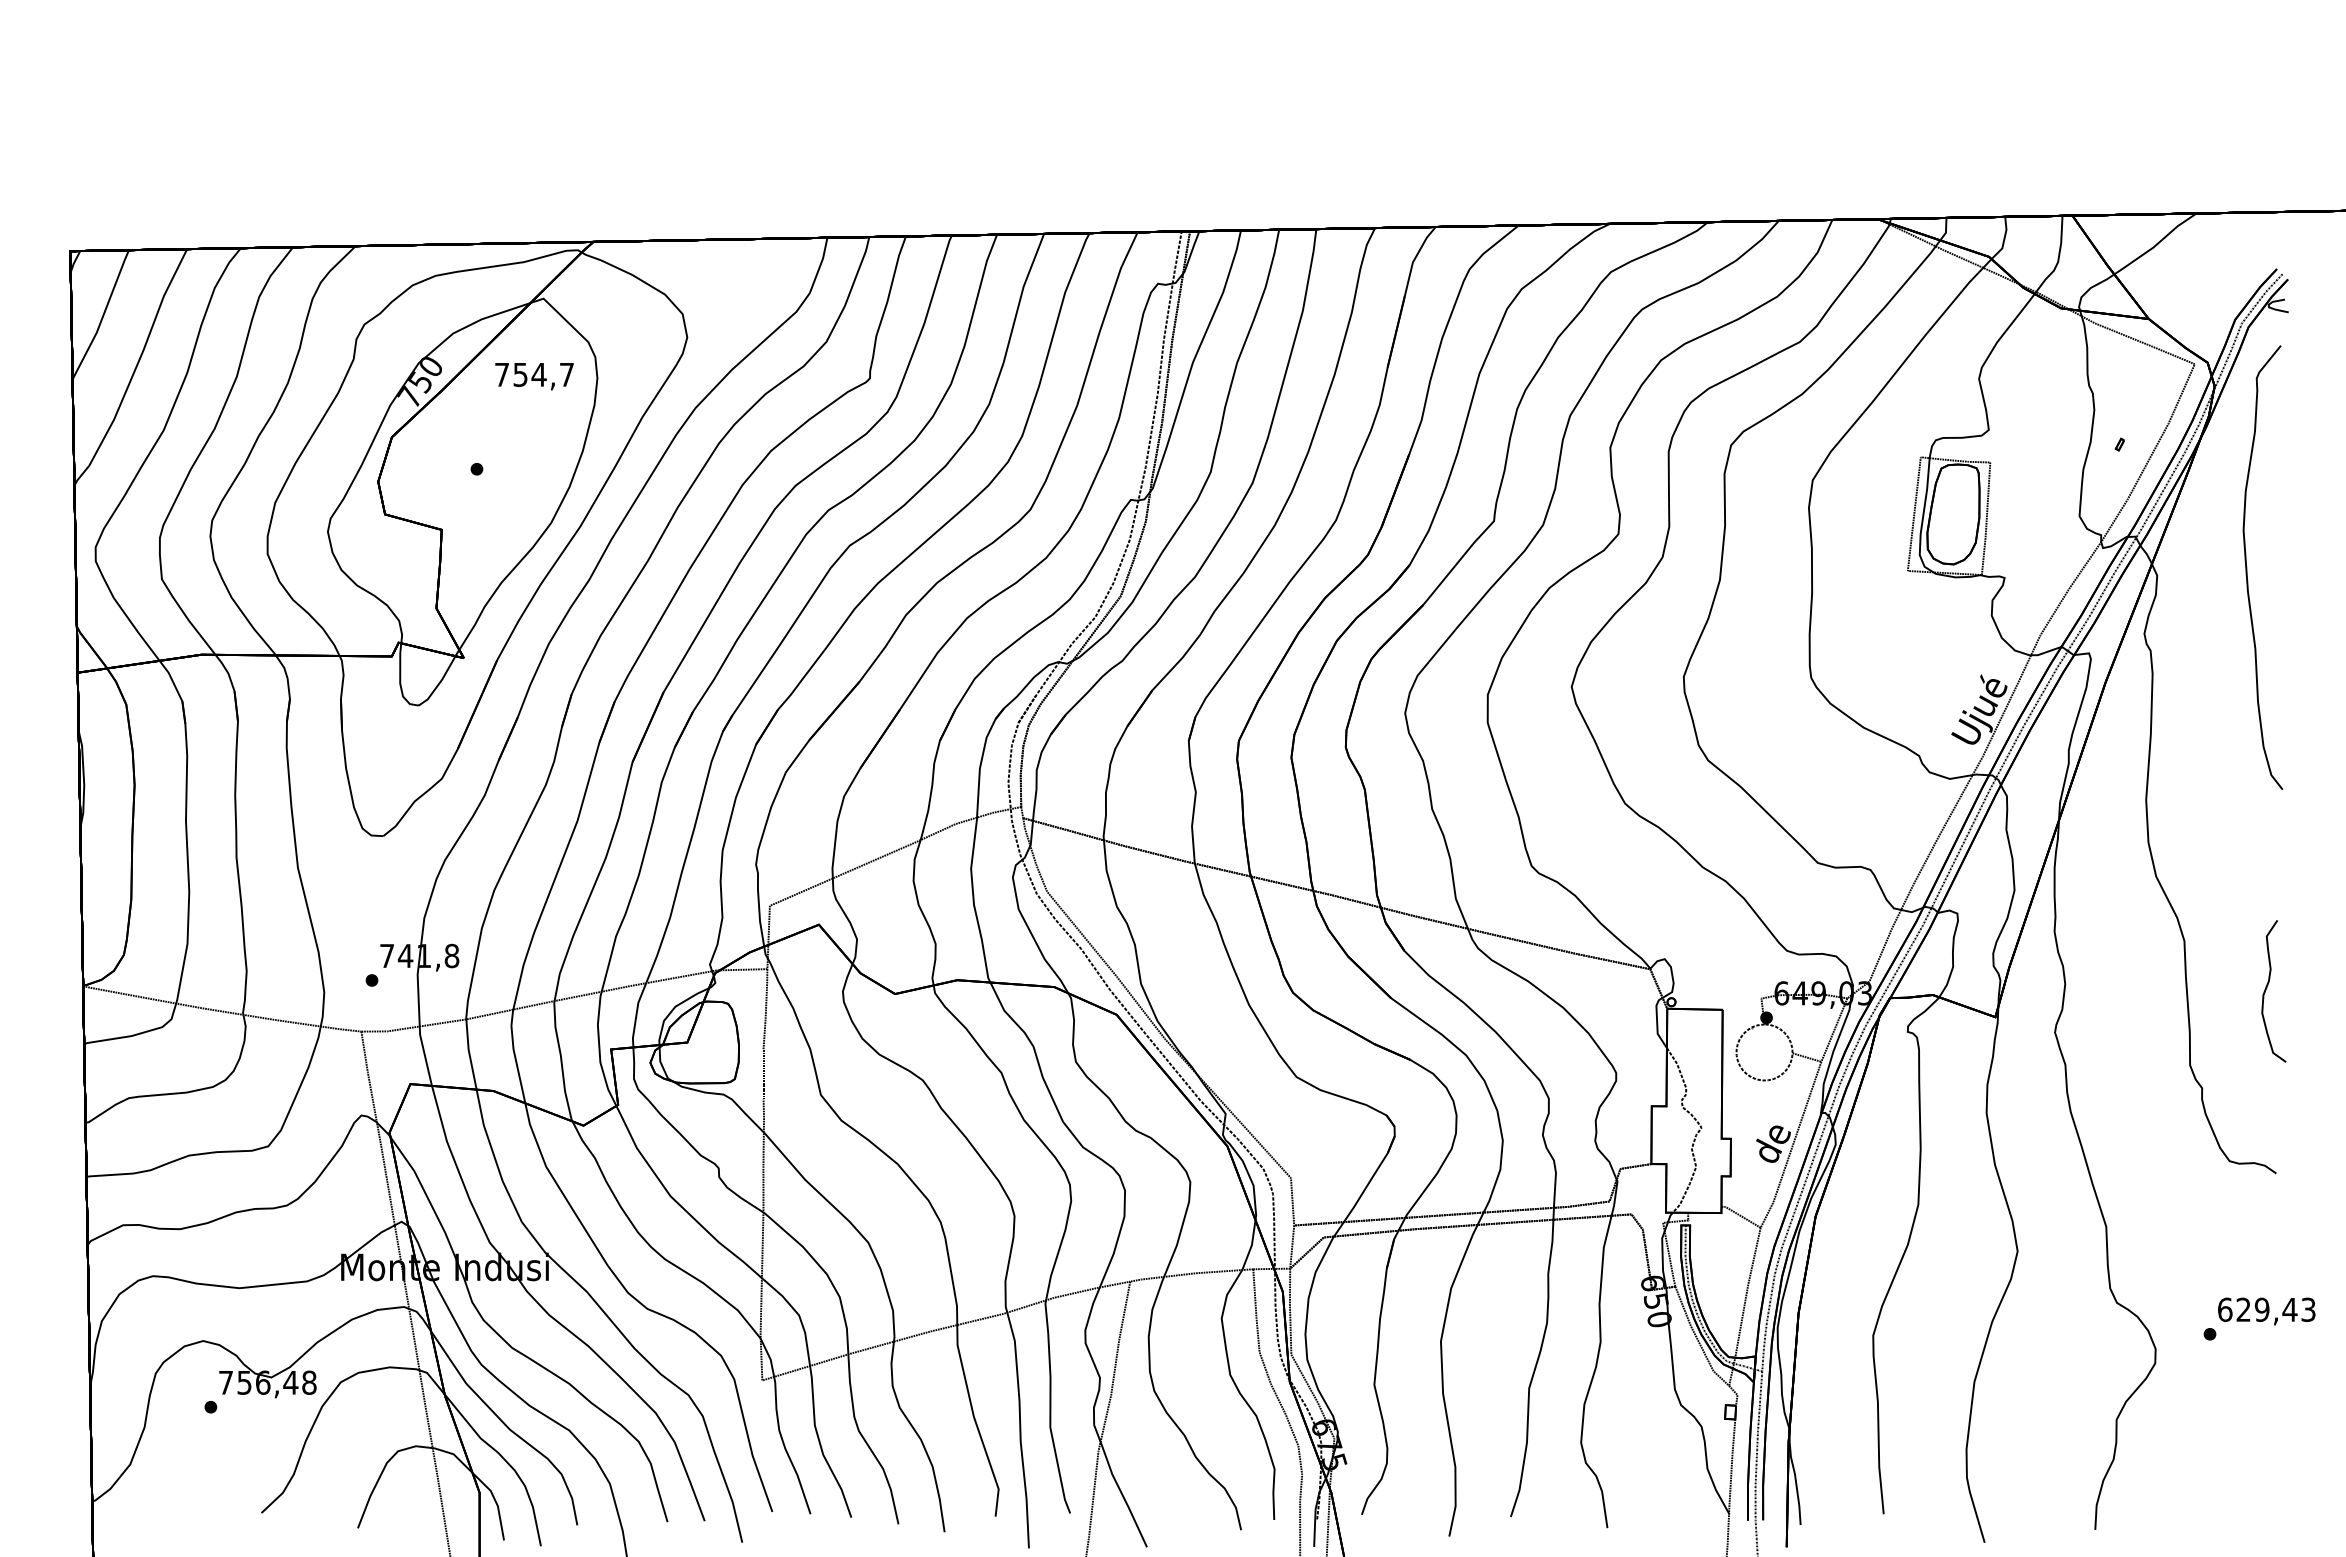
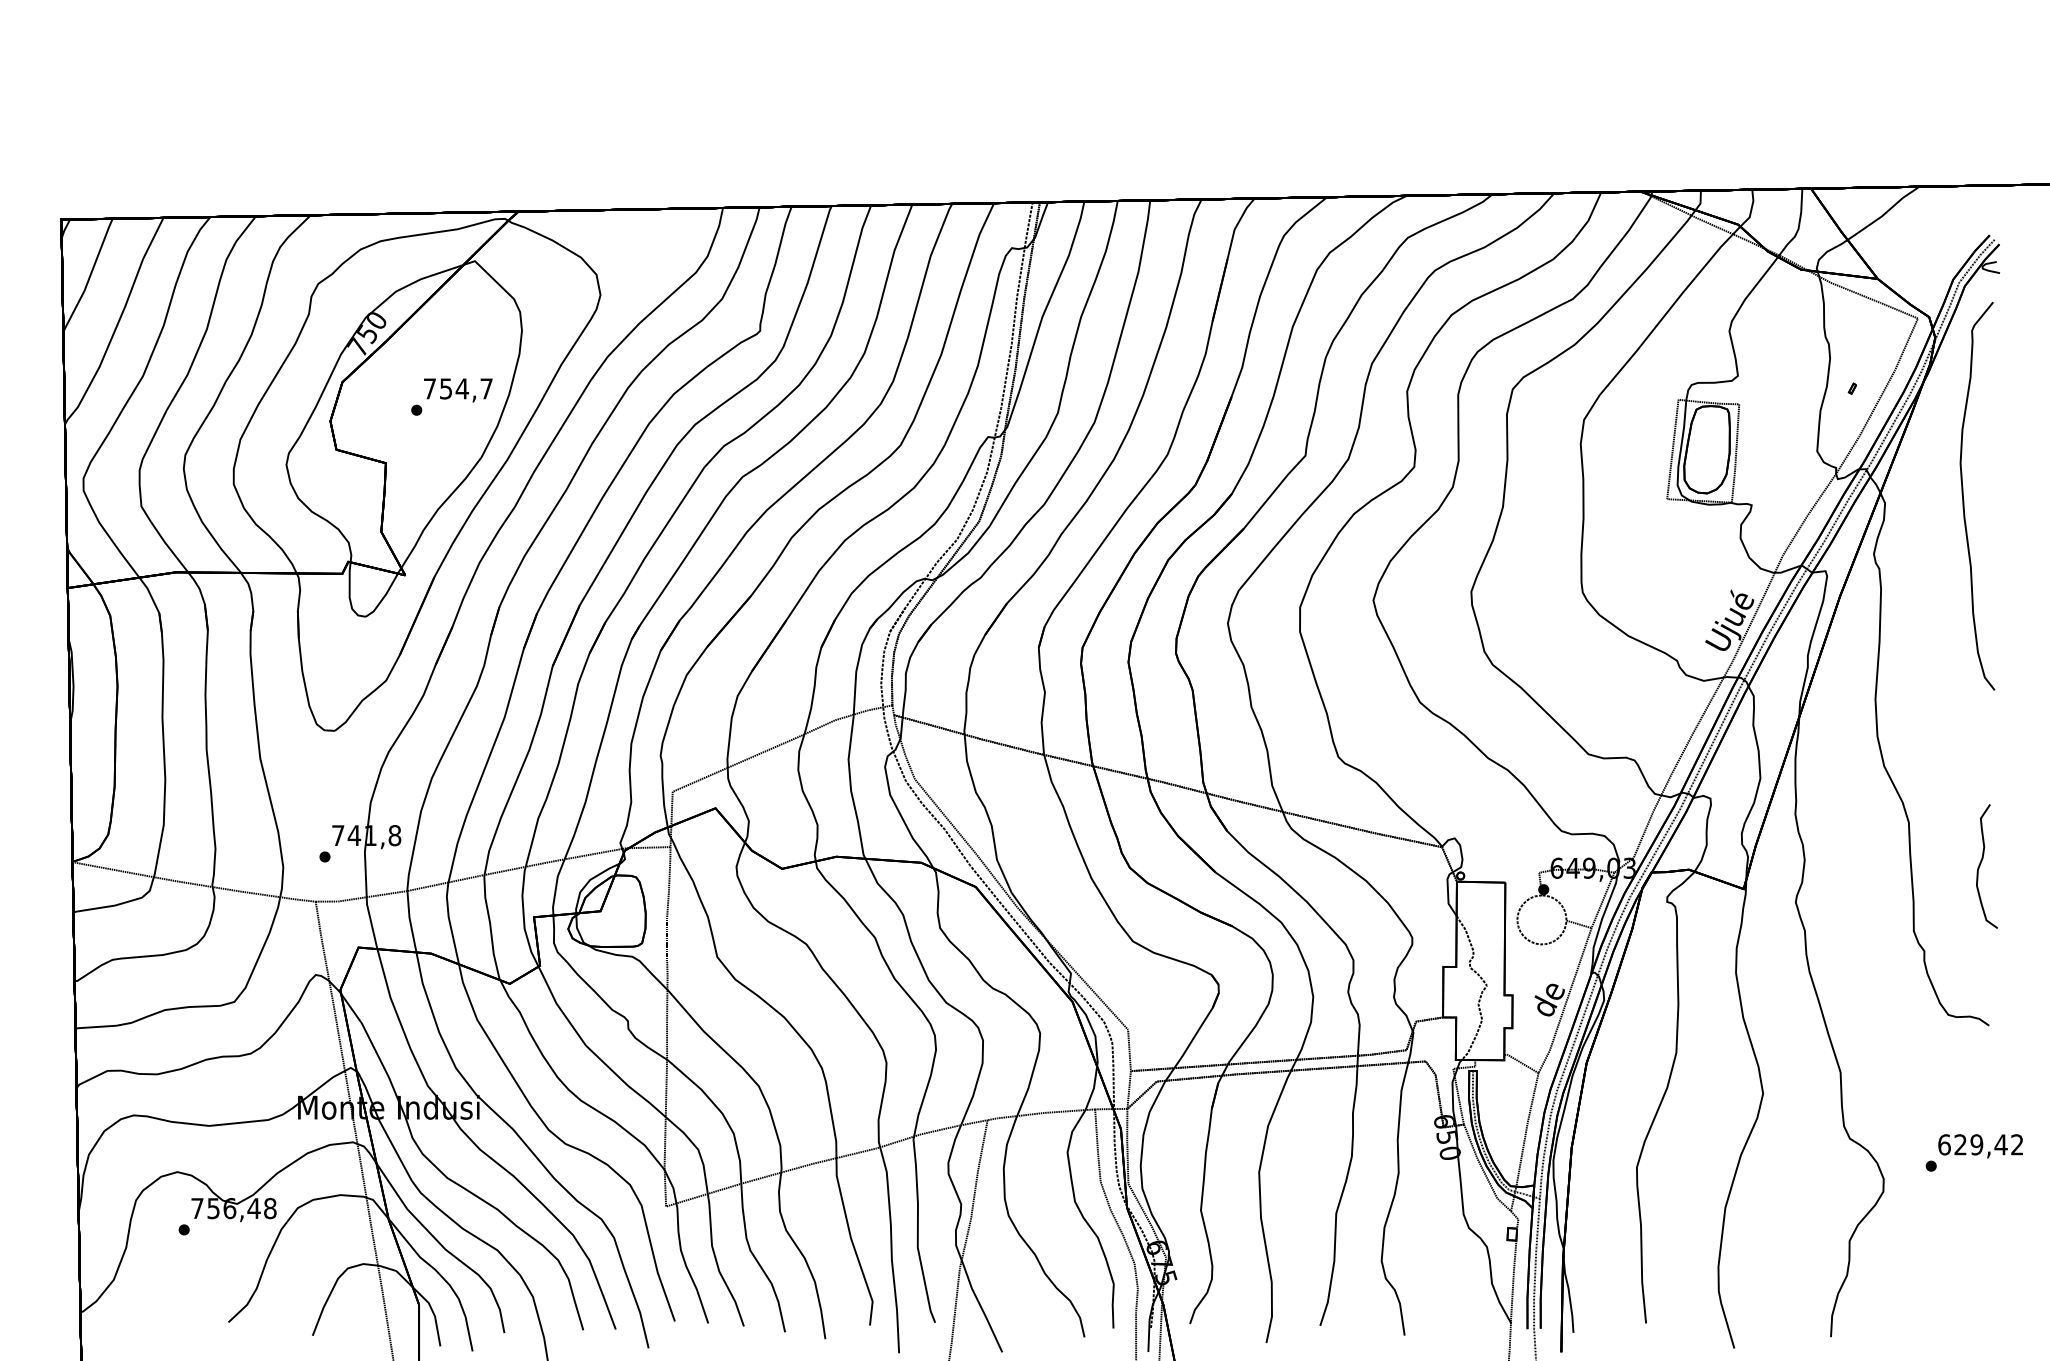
text: (534, 376) -> (458, 390), moved
text: (2308, 1309) -> (2017, 1144), 629,43 -> 629,42

